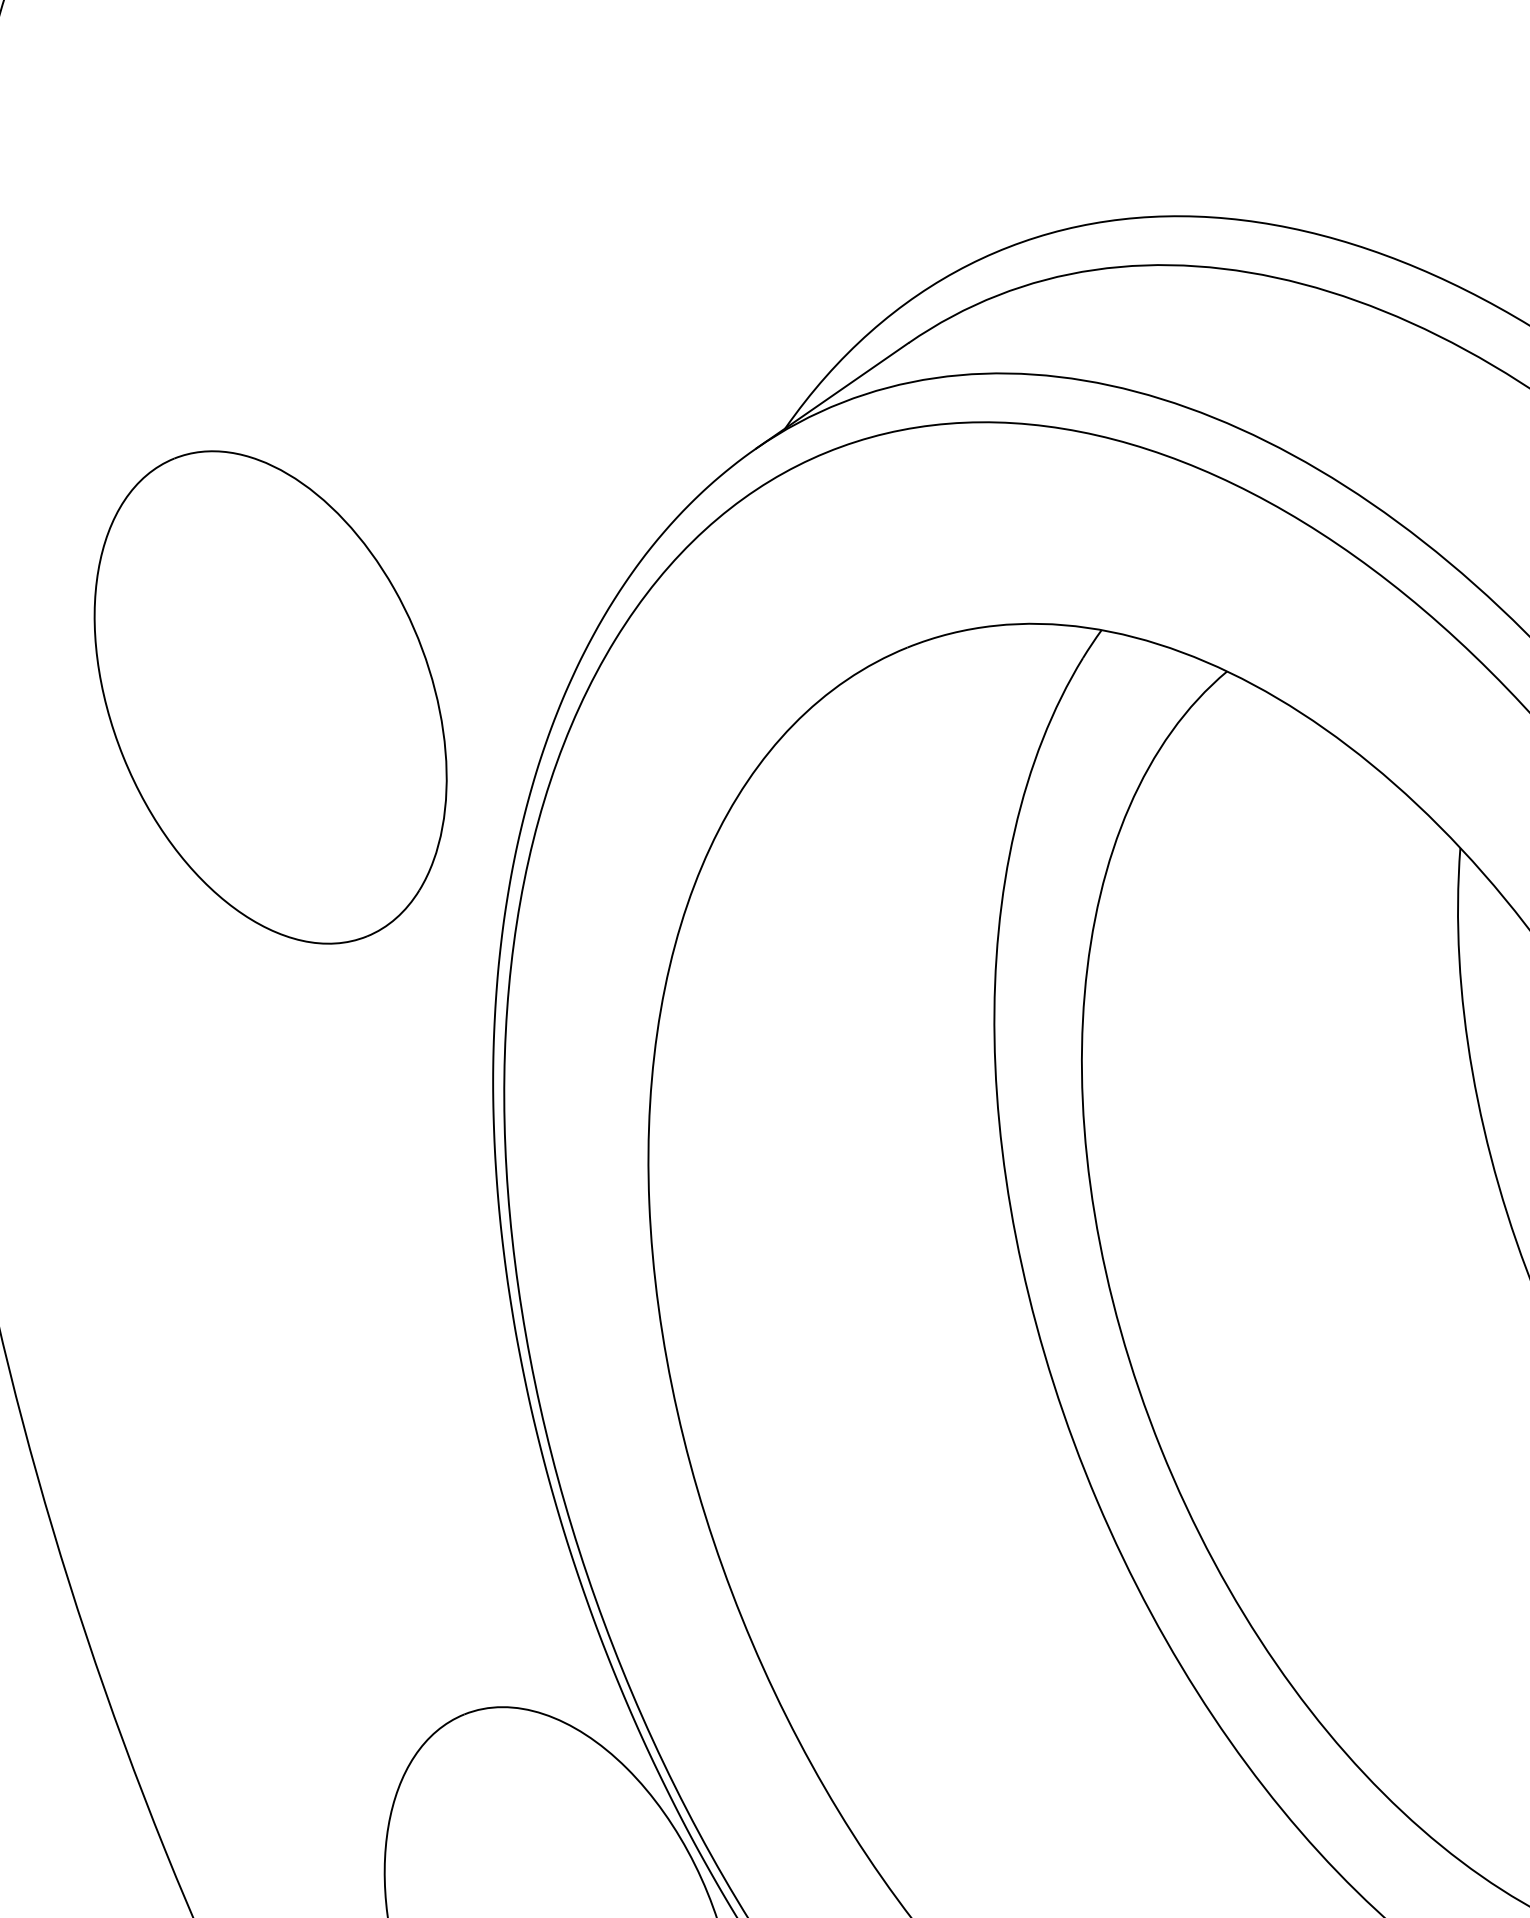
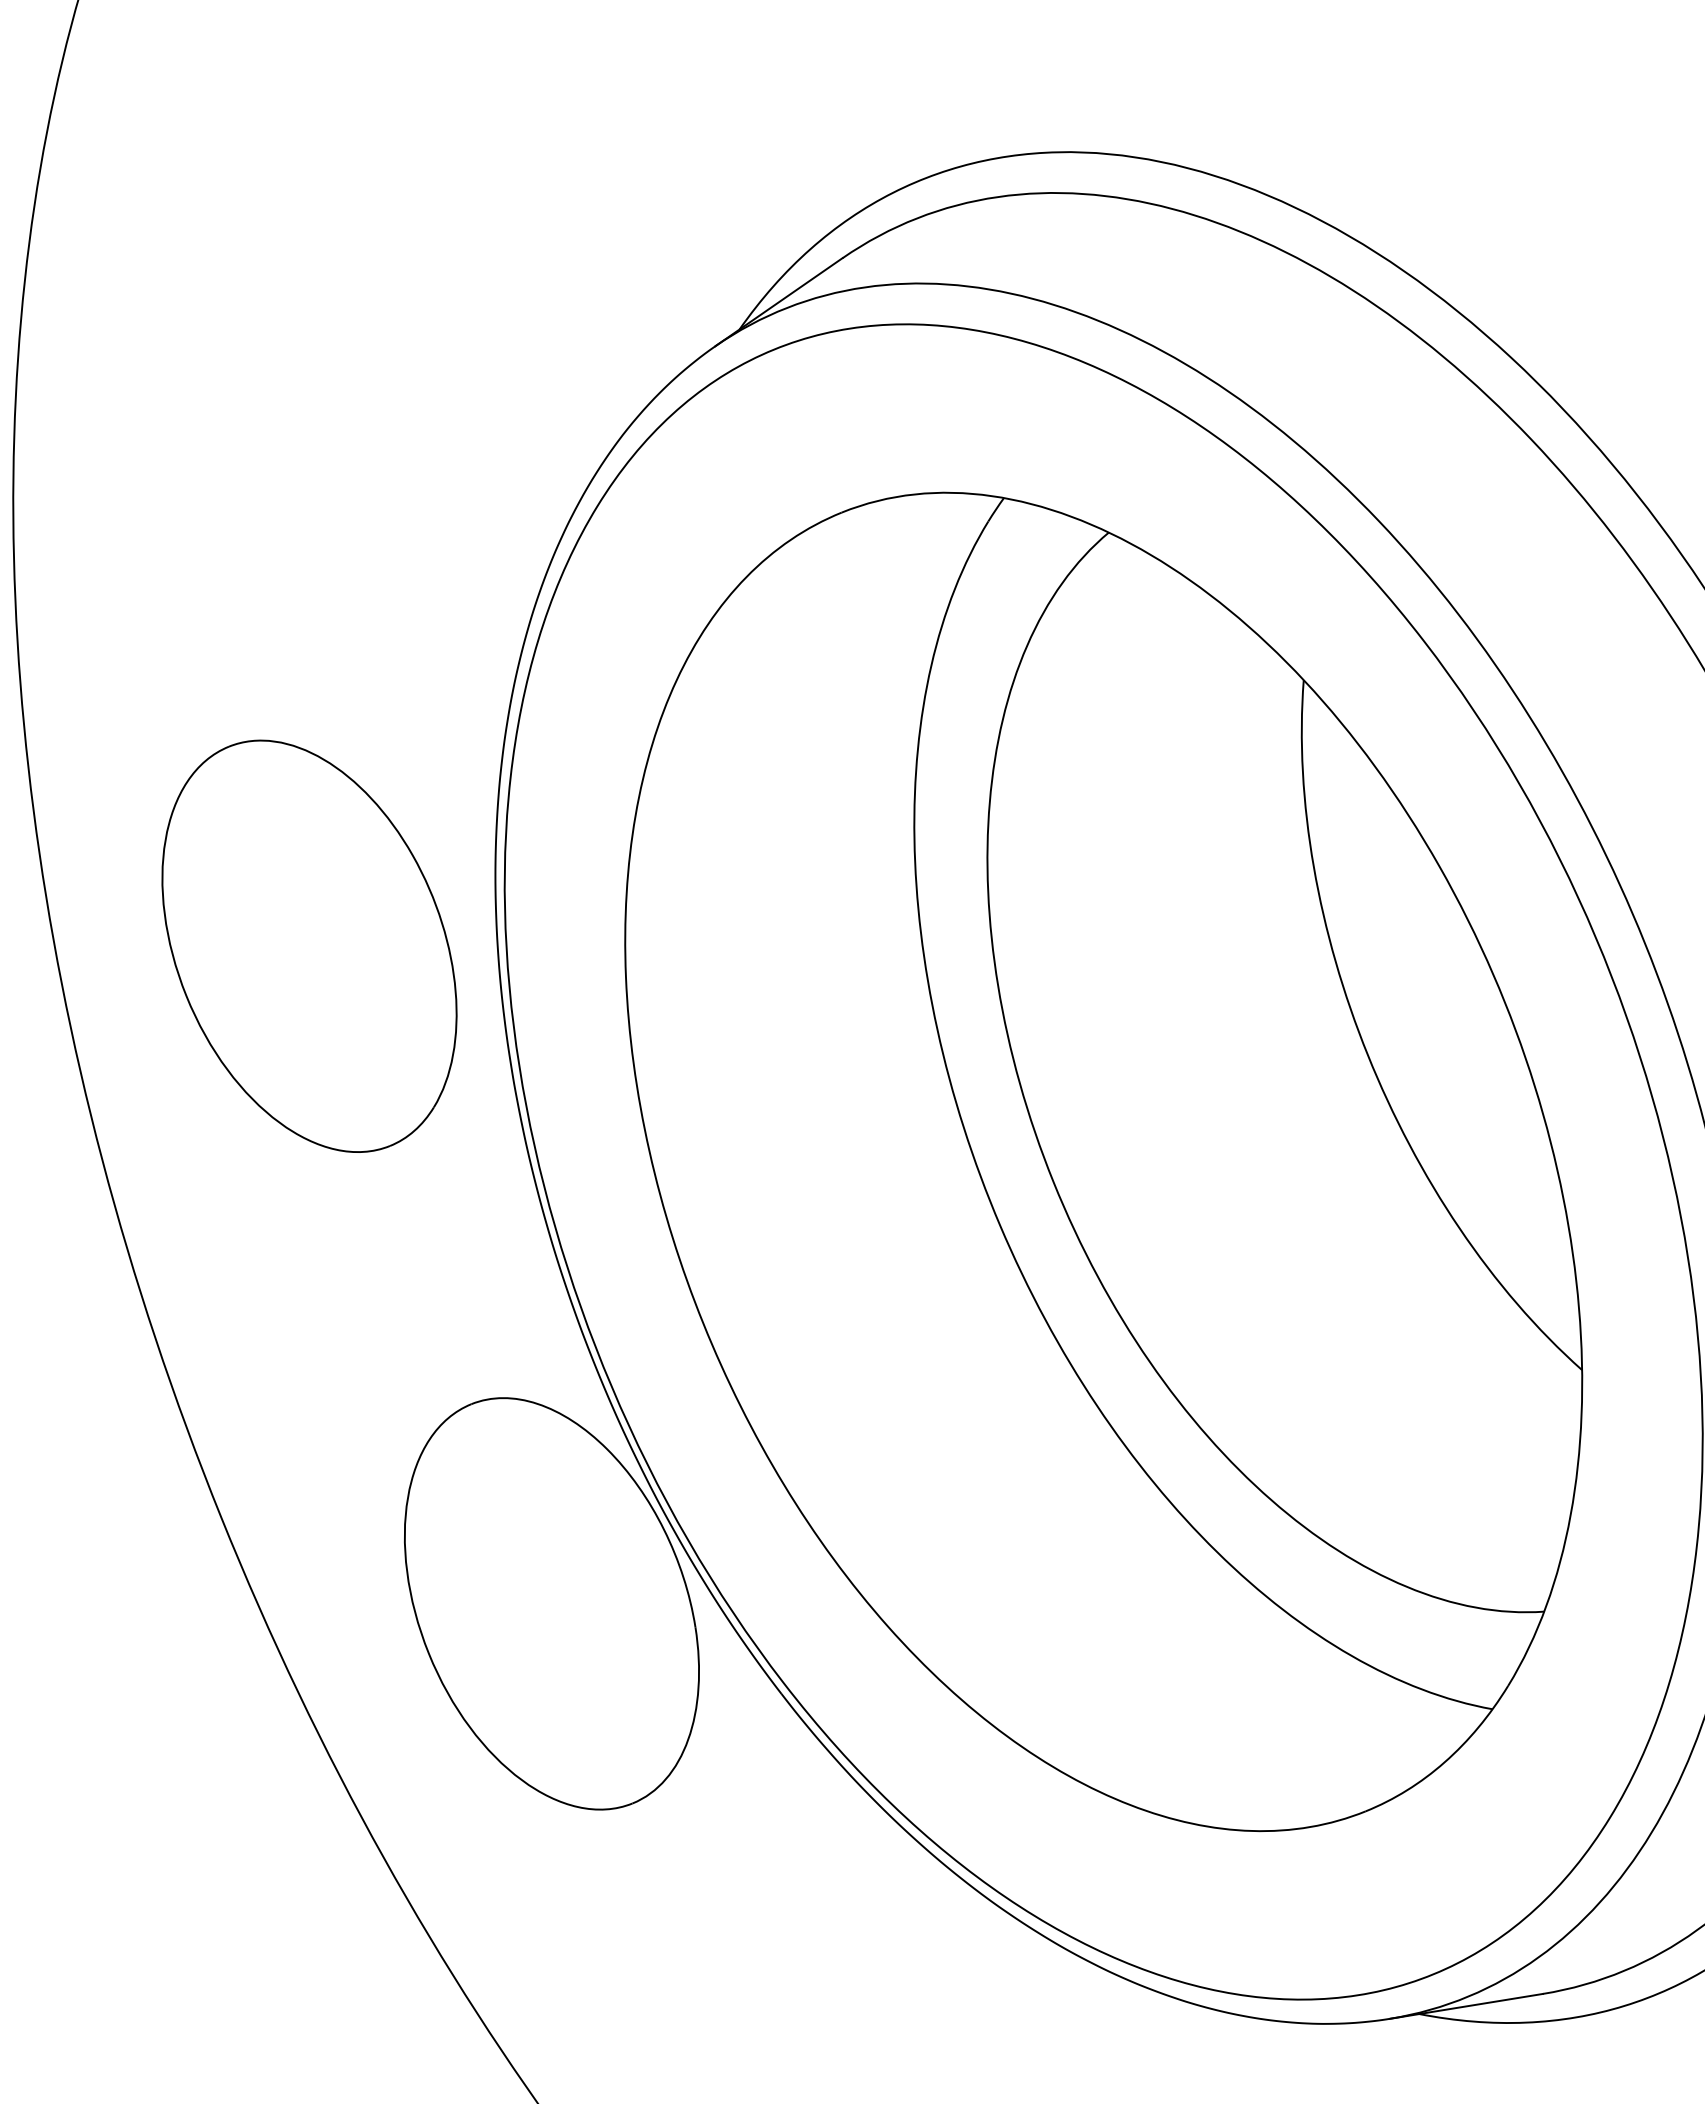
part: (270, 696) -> (309, 945), moved

